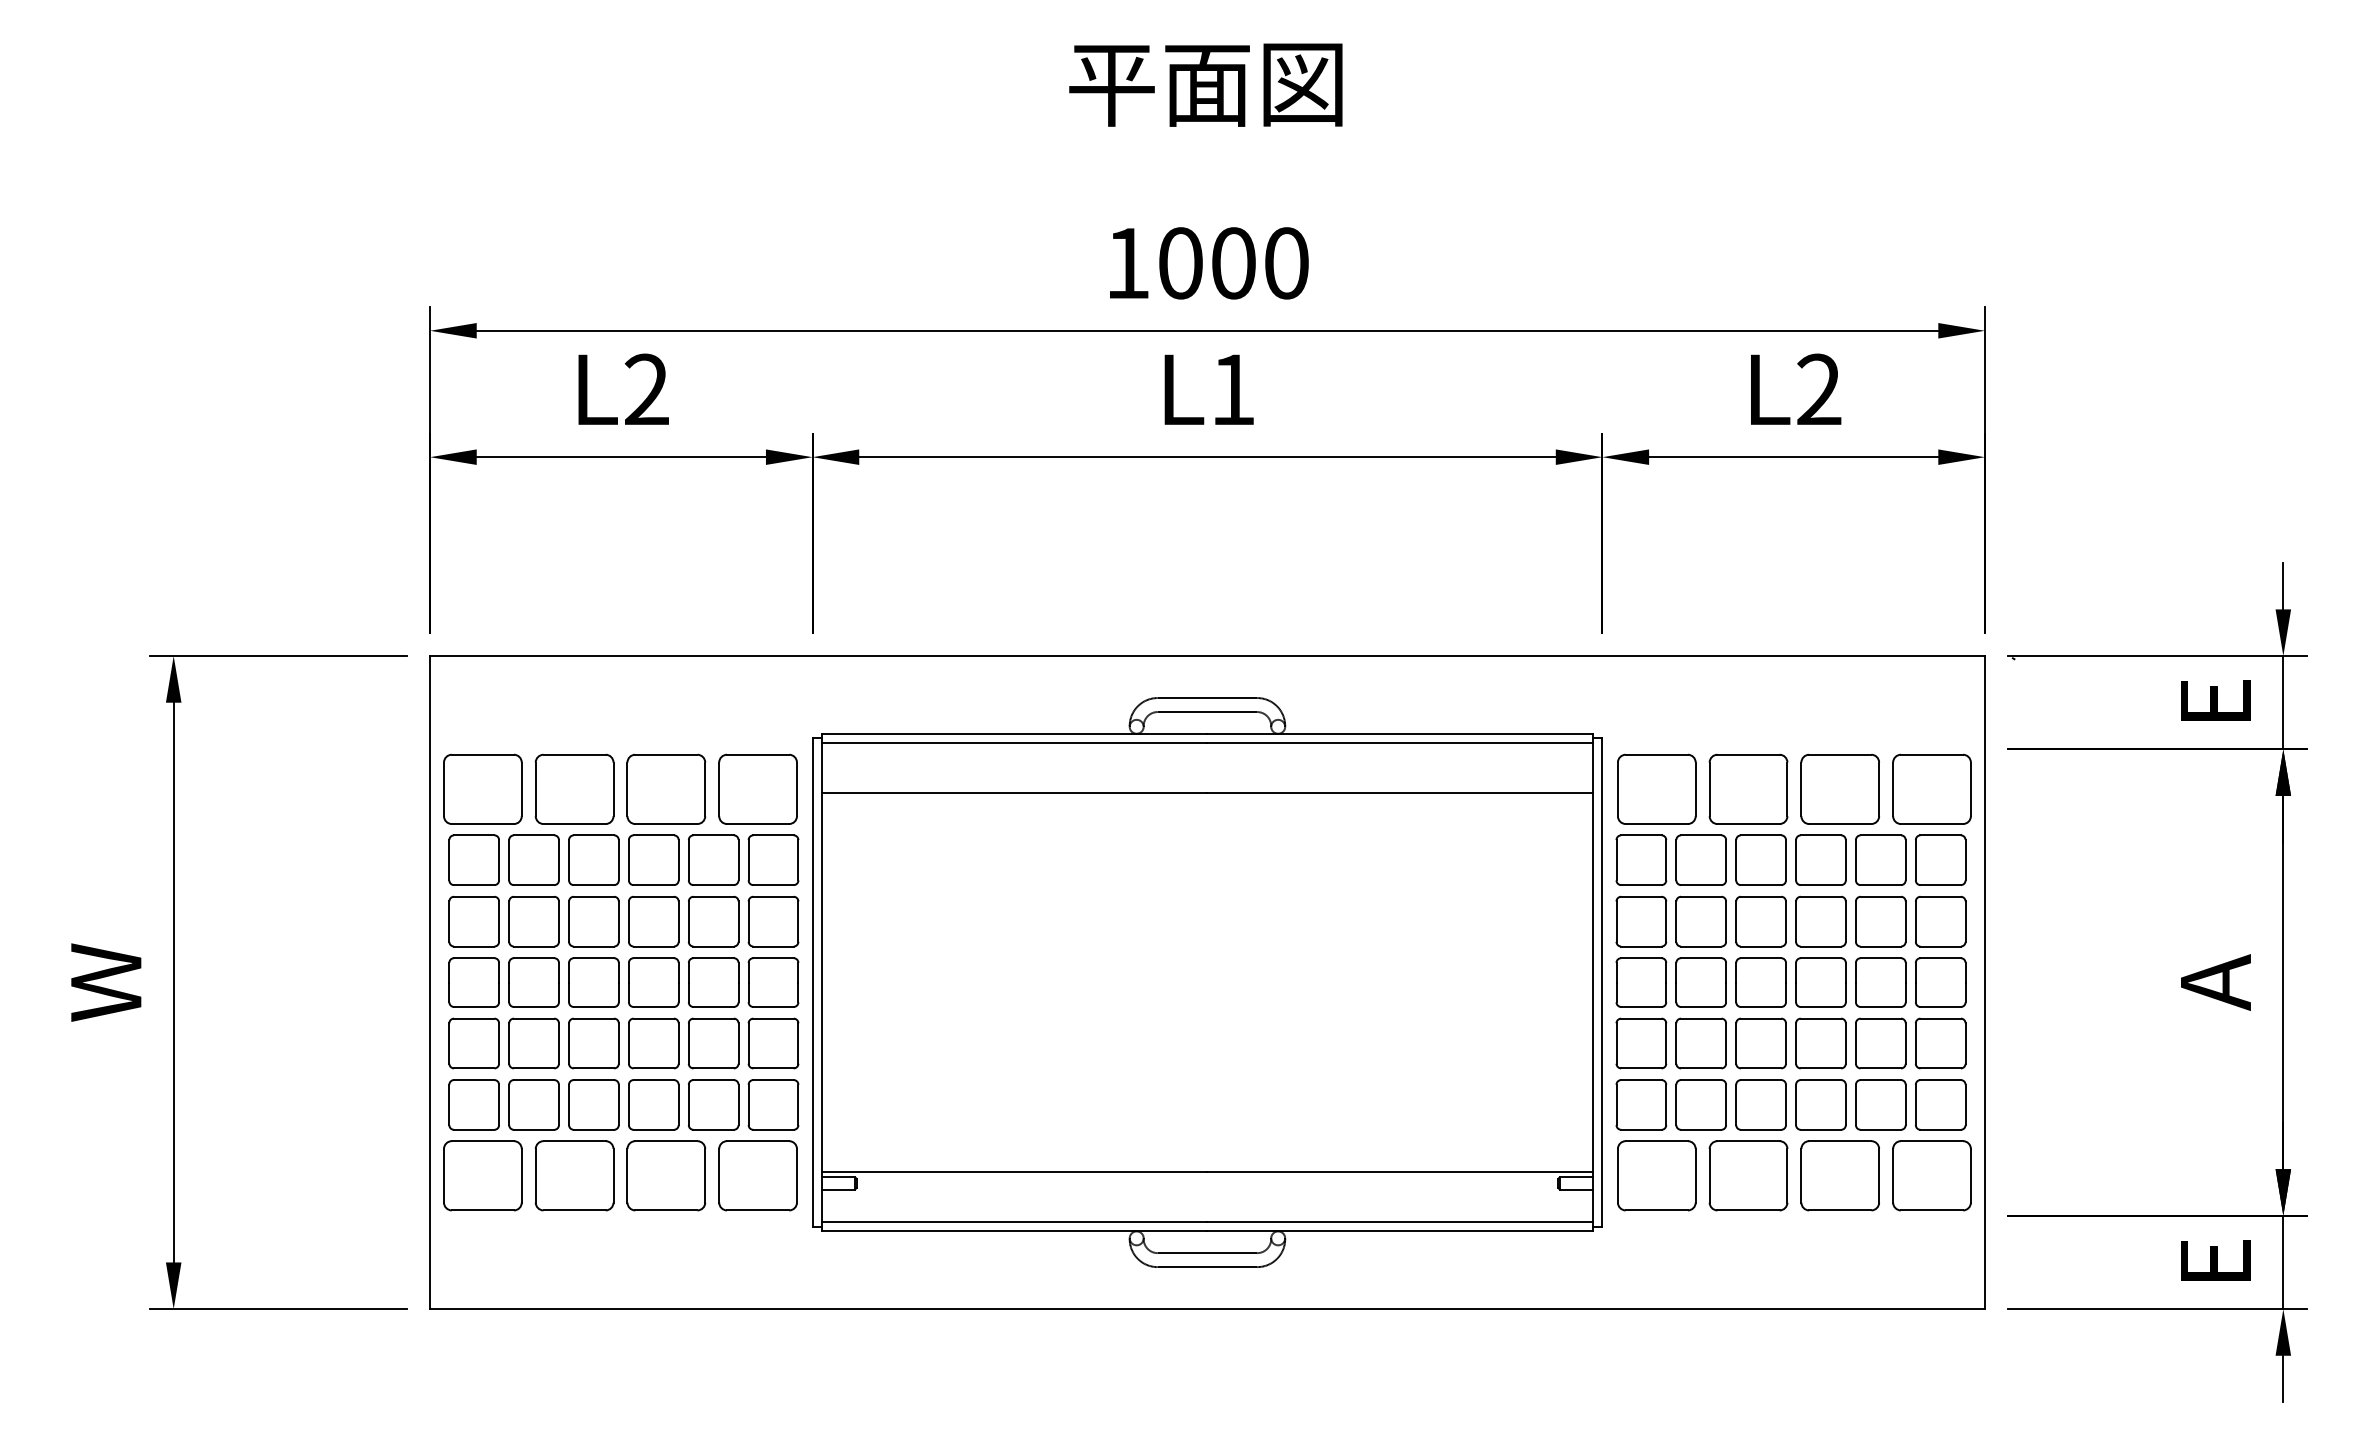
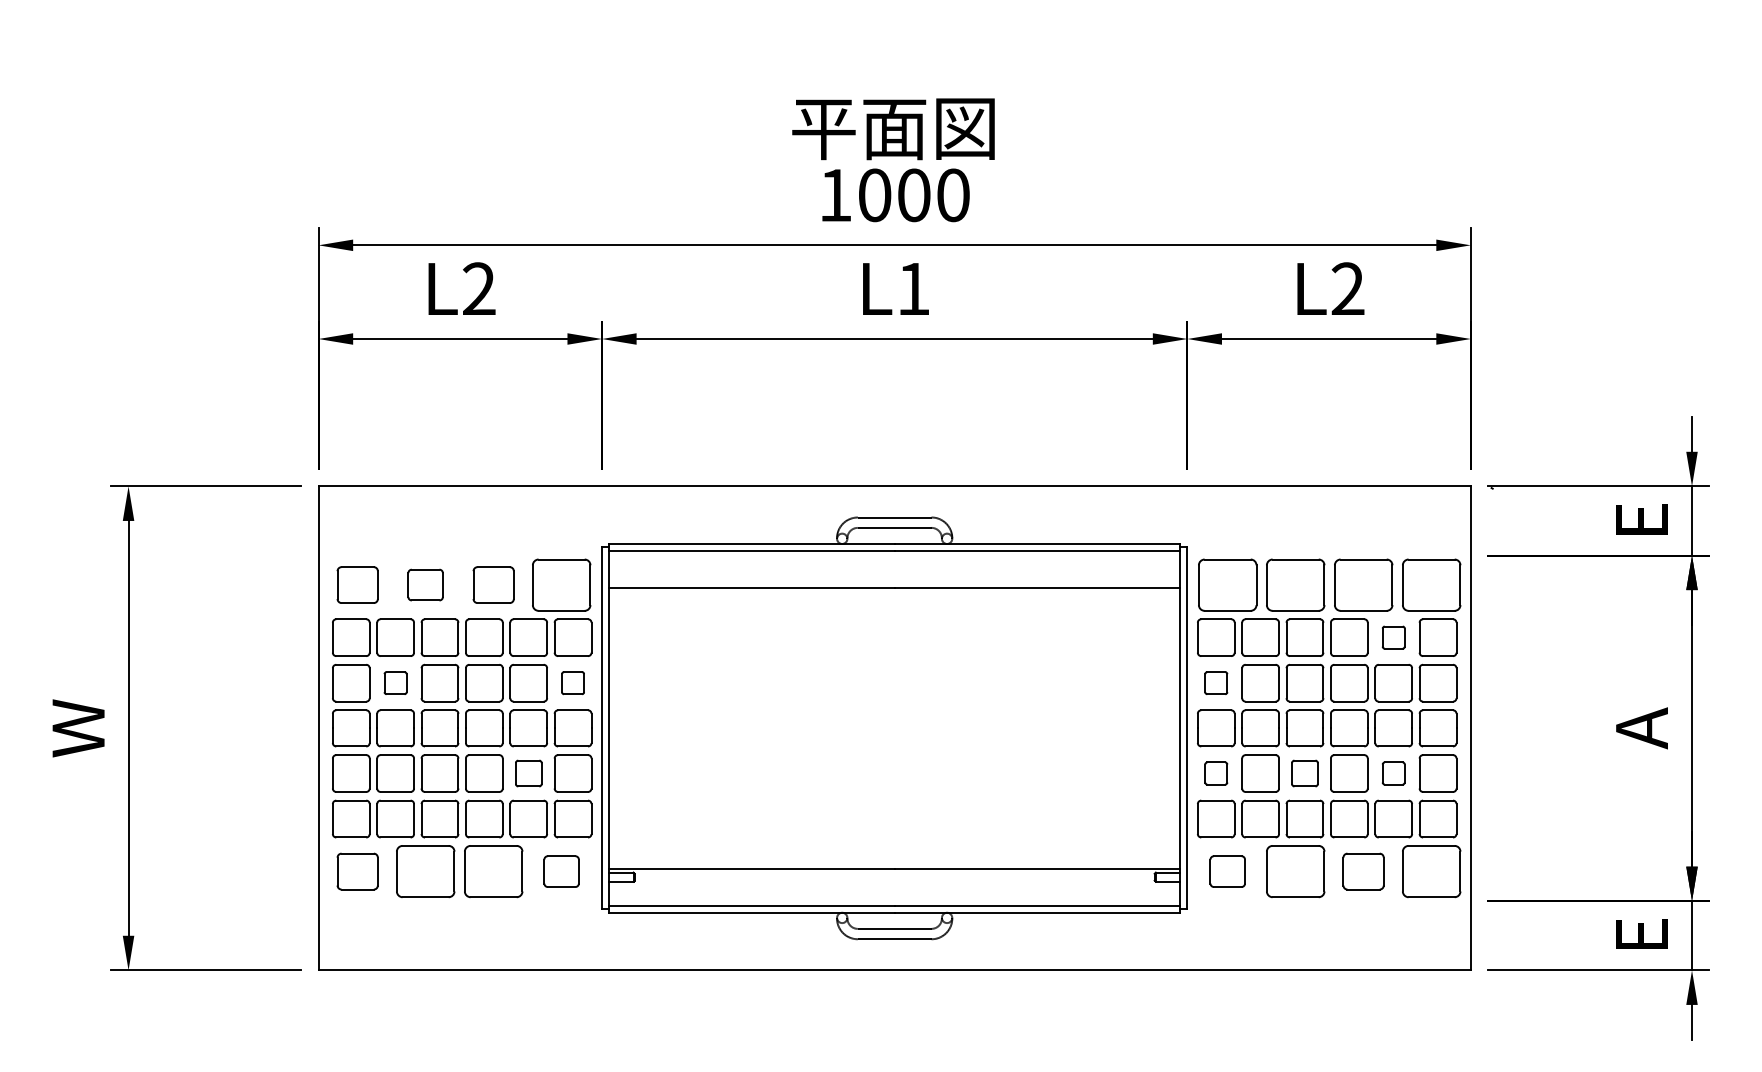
text: (1205, 84) -> (893, 128), moved
part: (482, 788) -> (357, 584), size x0.7
part: (574, 788) -> (425, 584), size x0.6
part: (666, 788) -> (493, 584), size x0.7
part: (1880, 859) -> (1393, 637), size x0.6
part: (533, 921) -> (395, 683), size x0.6
part: (773, 921) -> (573, 683), size x0.6
part: (1641, 921) -> (1216, 683), size x0.6
part: (713, 1043) -> (528, 773), size x0.7
part: (1641, 1043) -> (1216, 773), size x0.6
part: (1760, 1043) -> (1304, 773), size x0.7
part: (1880, 1043) -> (1393, 773), size x0.6
part: (482, 1175) -> (357, 871), size x0.7
part: (757, 1175) -> (561, 871), size x0.6
part: (1656, 1175) -> (1227, 871), size x0.6
part: (1839, 1175) -> (1363, 871), size x0.7

